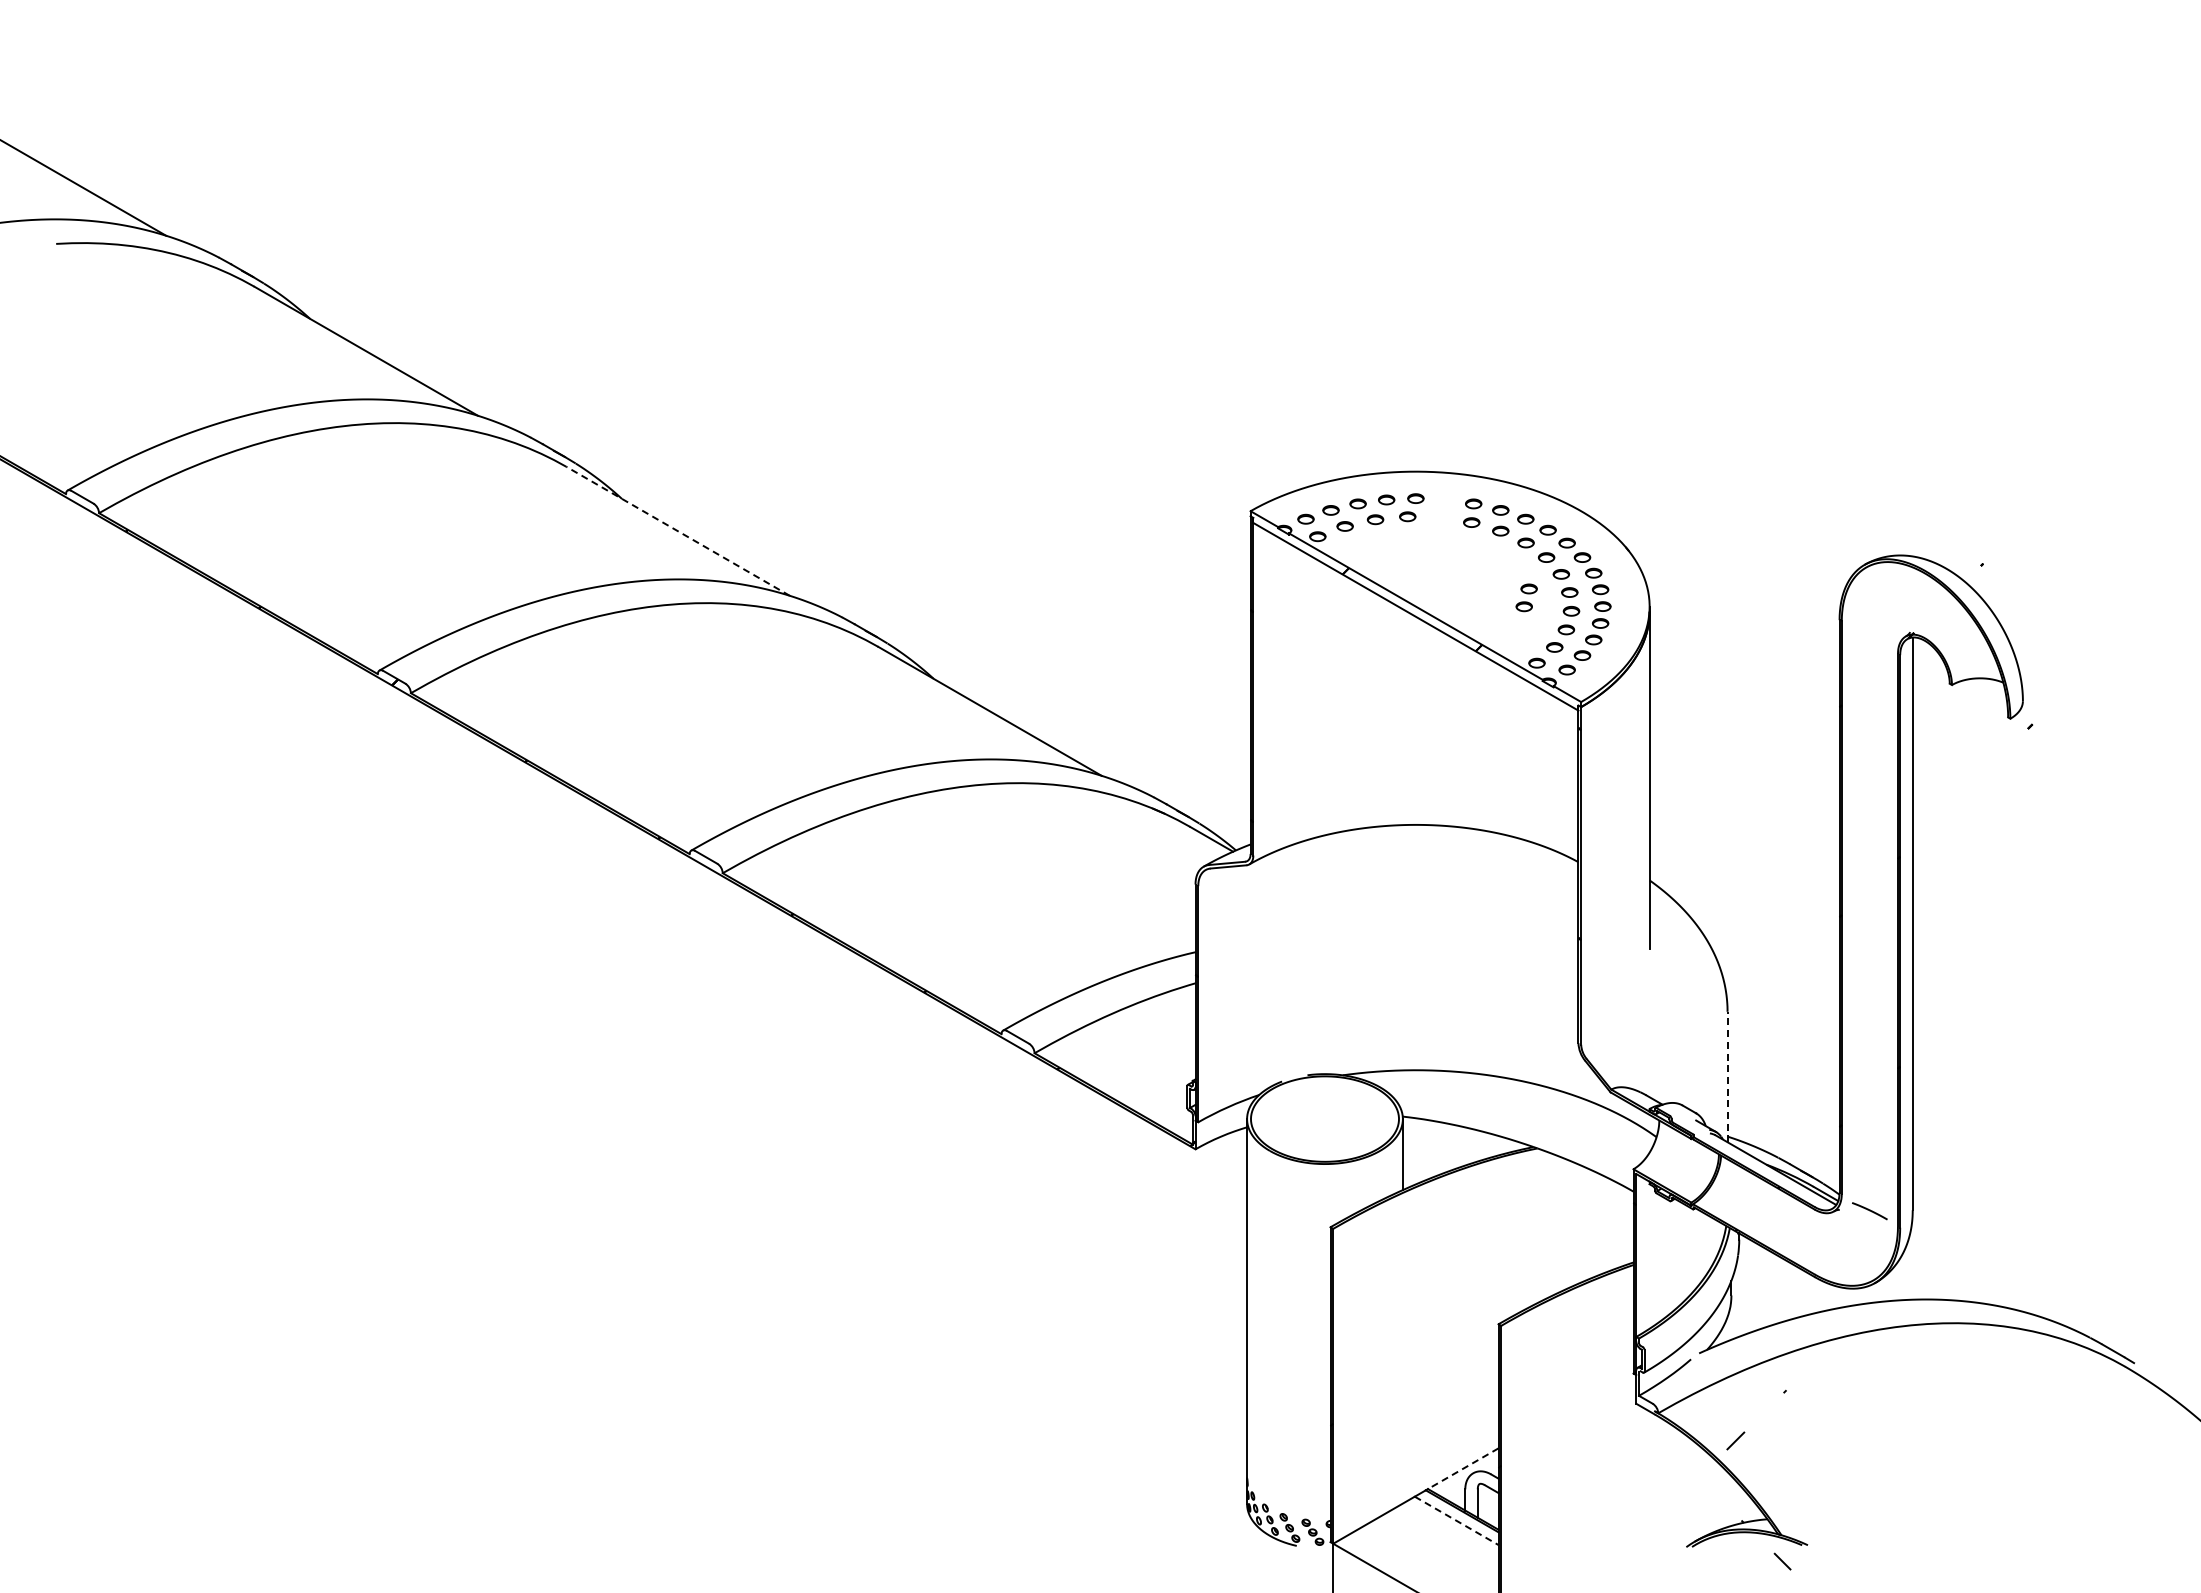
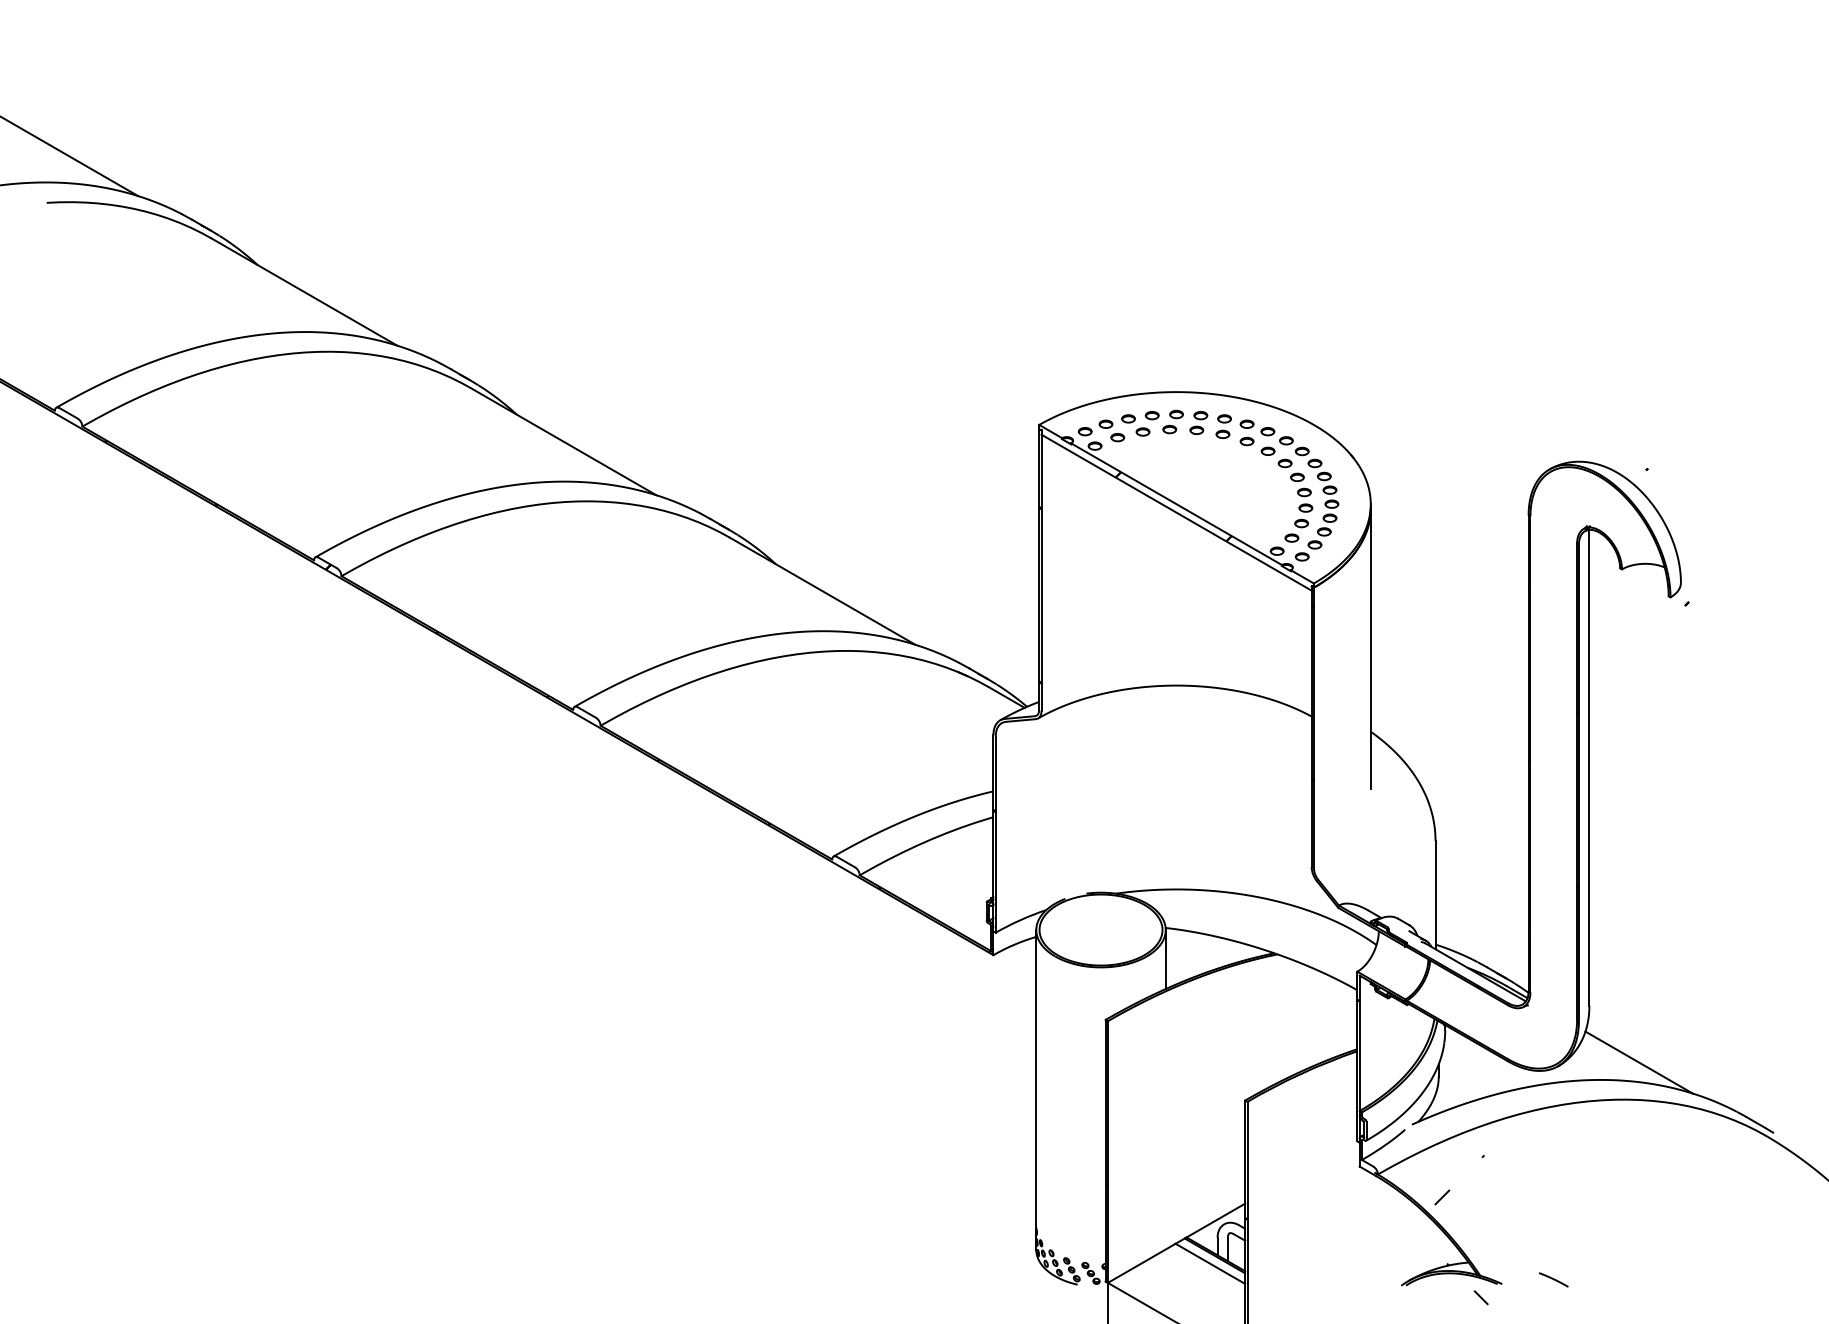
line: (678, 531) -> (563, 441), dashed -> solid
part: (1526, 597) -> (1198, 422), moved
line: (1727, 1076) -> (1435, 894), dashed -> solid
line: (1869, 1211) -> (1553, 1280), moved
line: (1972, 1278) -> (1639, 1062), added
line: (1463, 1468) -> (1216, 1220), dashed -> solid
line: (1457, 1521) -> (1211, 1264), dashed -> solid

